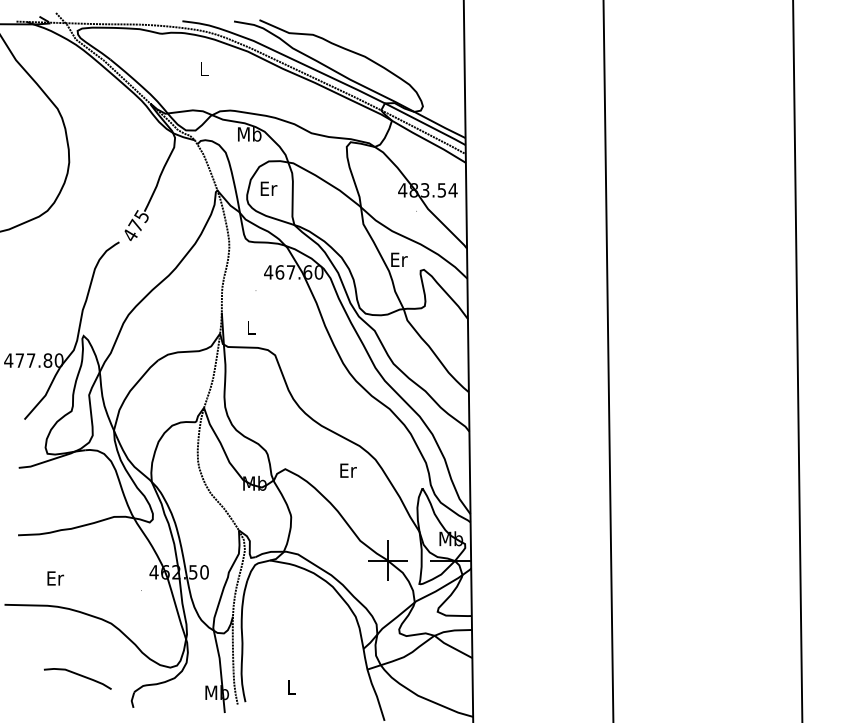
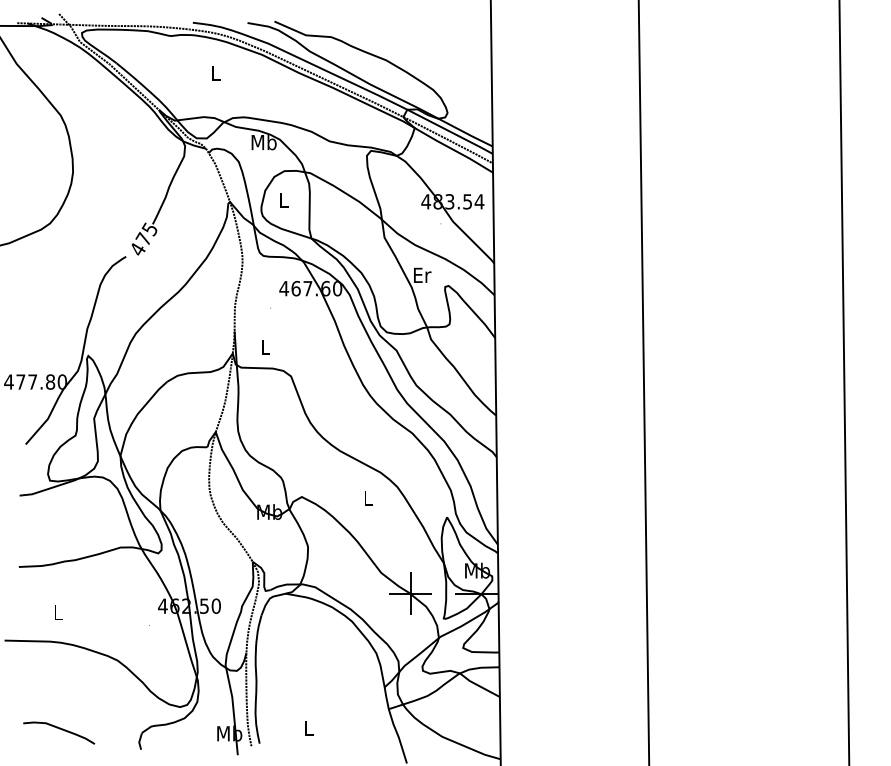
text: (268, 188) -> (284, 199), Er -> L
text: (348, 470) -> (368, 498), Er -> L
text: (55, 578) -> (58, 612), Er -> L
curve: (78, 675) -> (59, 729), moved

